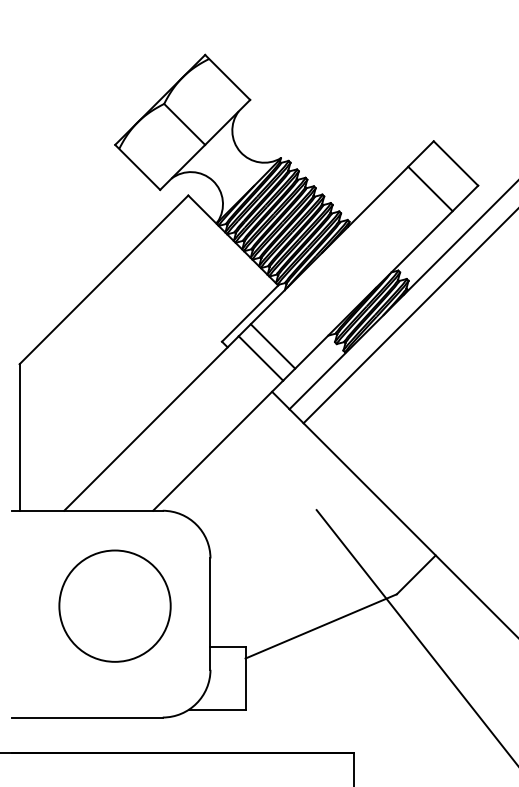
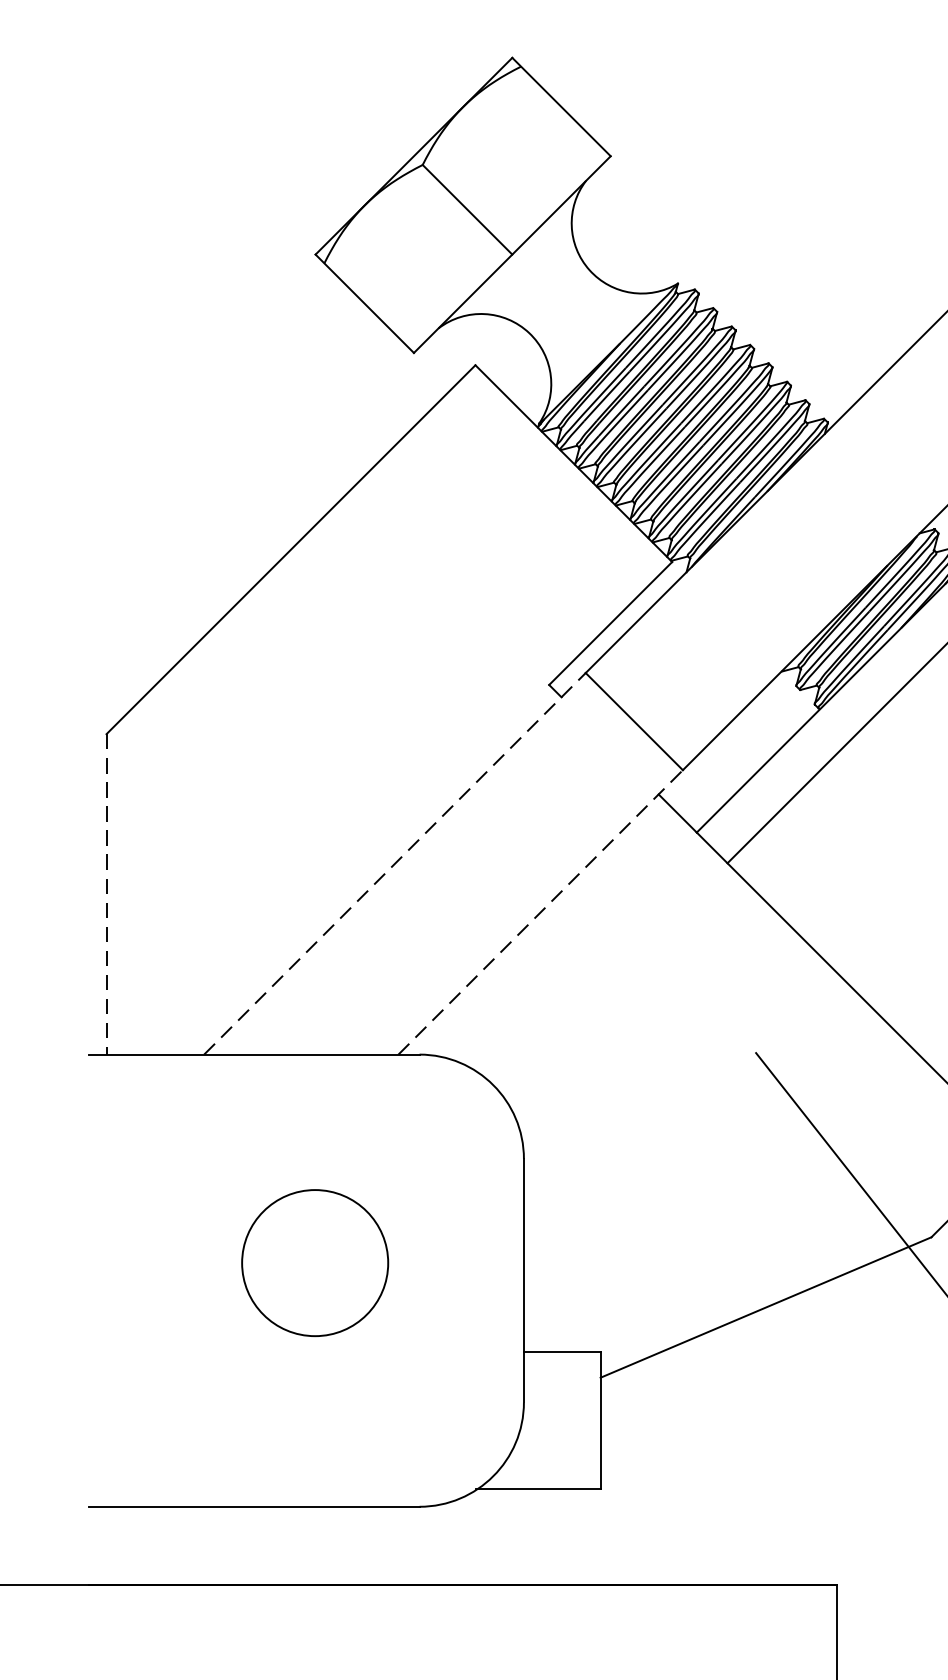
line: (272, 346) -> (659, 695), removed
line: (151, 423) -> (394, 863), solid -> dashed
line: (19, 438) -> (106, 896), solid -> dashed
line: (218, 445) -> (541, 911), solid -> dashed
circle: (114, 605) -> (314, 1261), size x0.6

